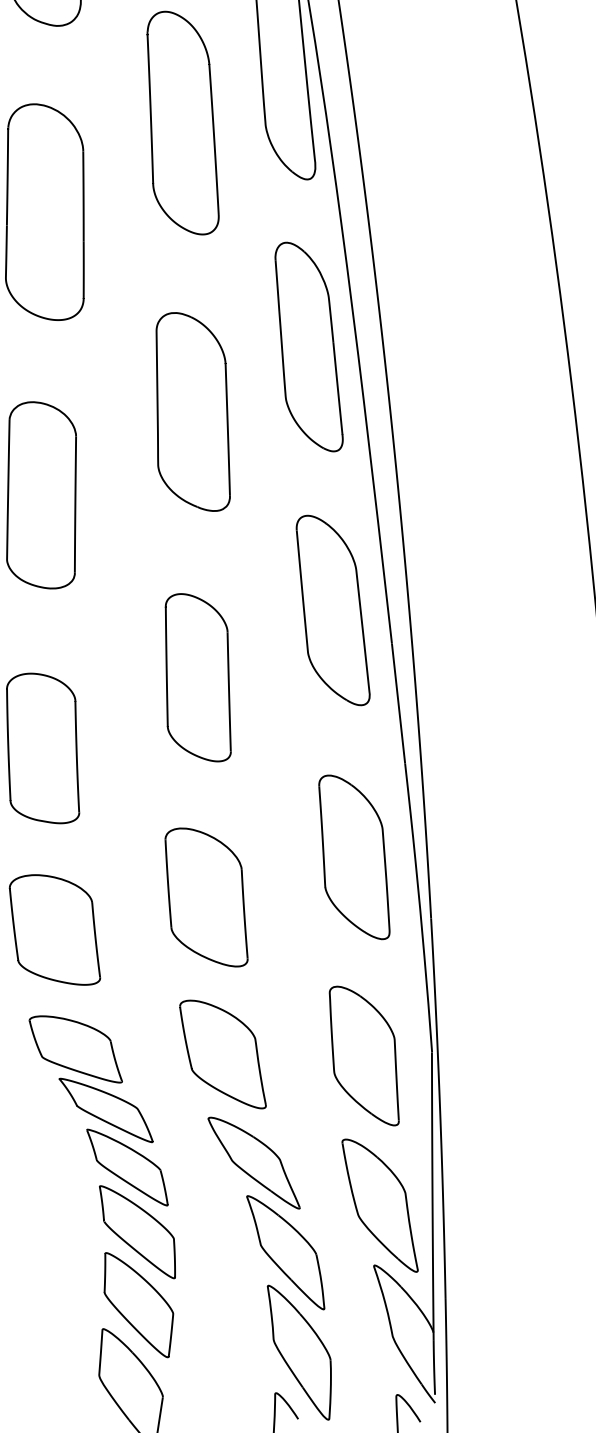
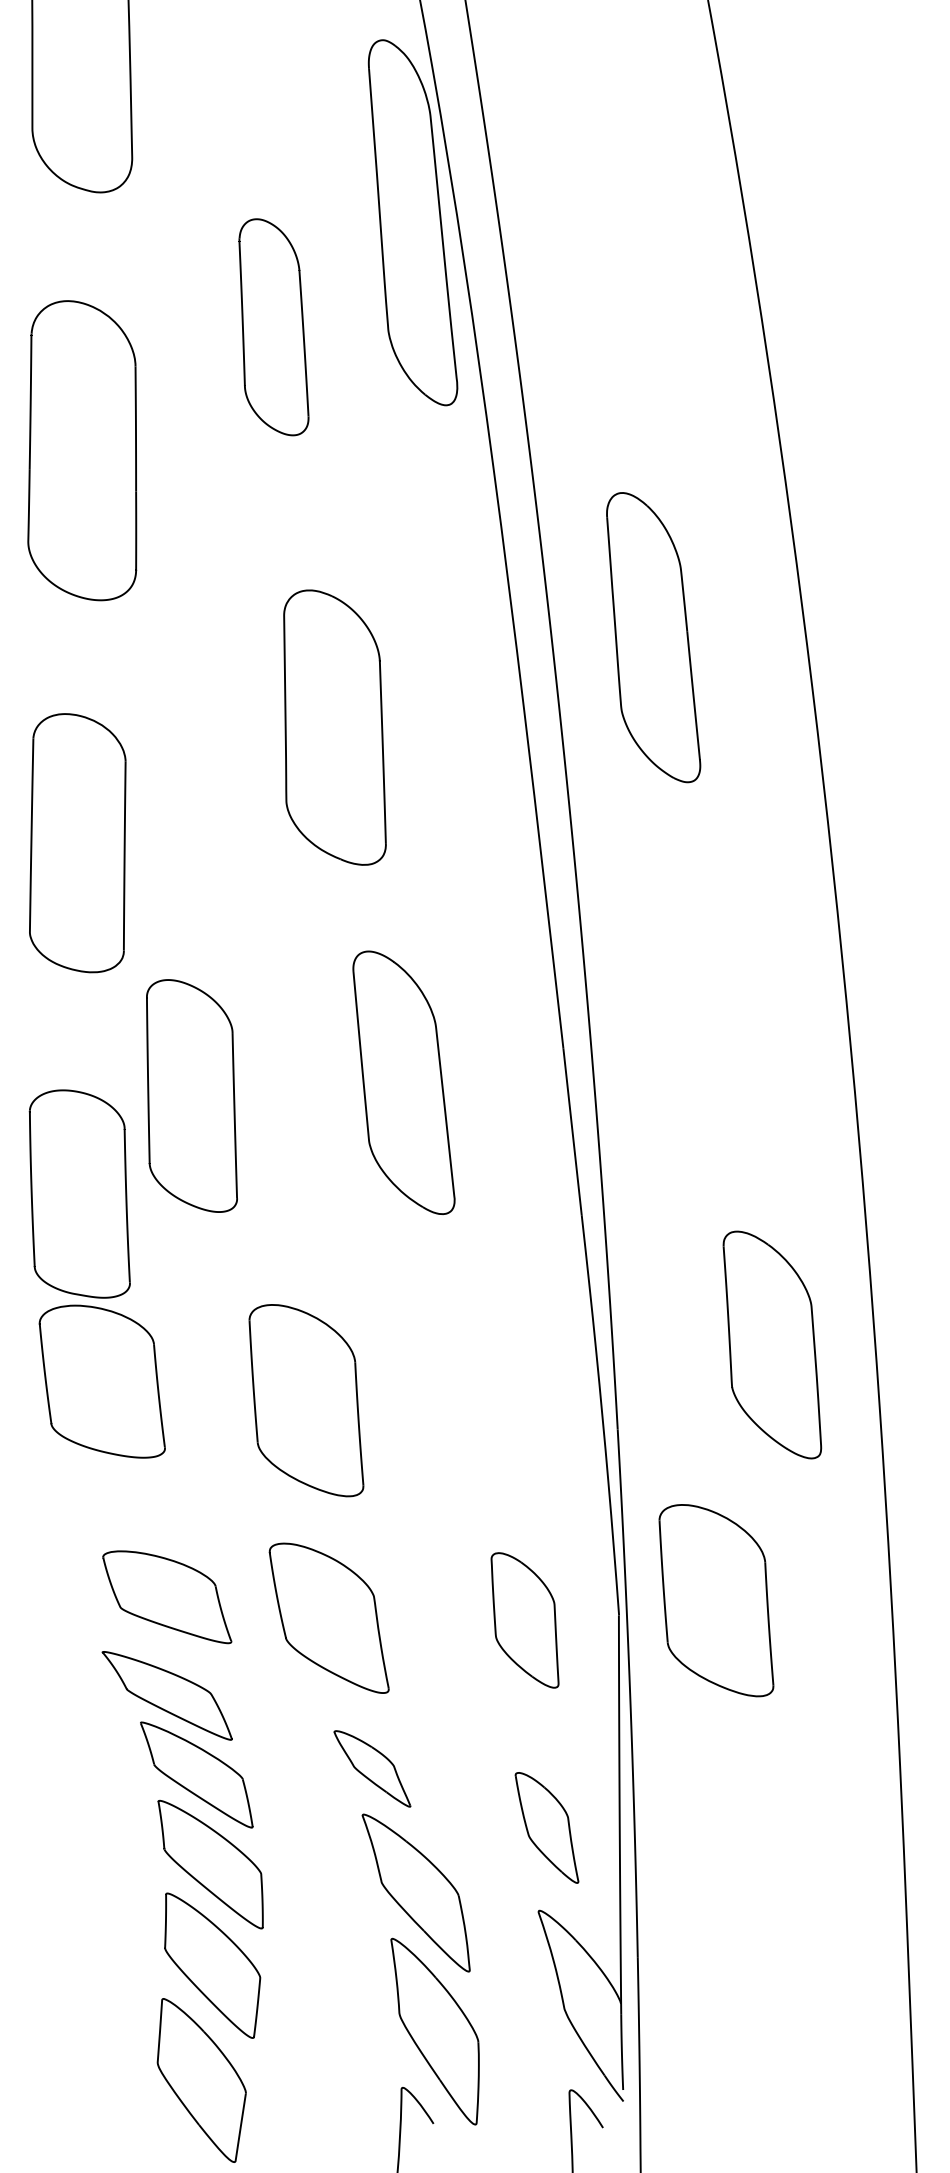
part: (182, 123) -> (273, 327), size x0.7
part: (309, 346) -> (653, 637), moved
part: (192, 411) -> (334, 727), moved
part: (332, 610) -> (403, 1082), moved
part: (197, 677) -> (191, 1095), moved
part: (354, 856) -> (772, 1344), moved
part: (54, 929) -> (101, 1381), moved
part: (502, 1041) -> (716, 1600), added
part: (76, 1049) -> (167, 1597), moved
part: (363, 1056) -> (524, 1620), size x0.7
part: (254, 1162) -> (372, 1768), size x0.6
part: (379, 1205) -> (546, 1827), size x0.6

